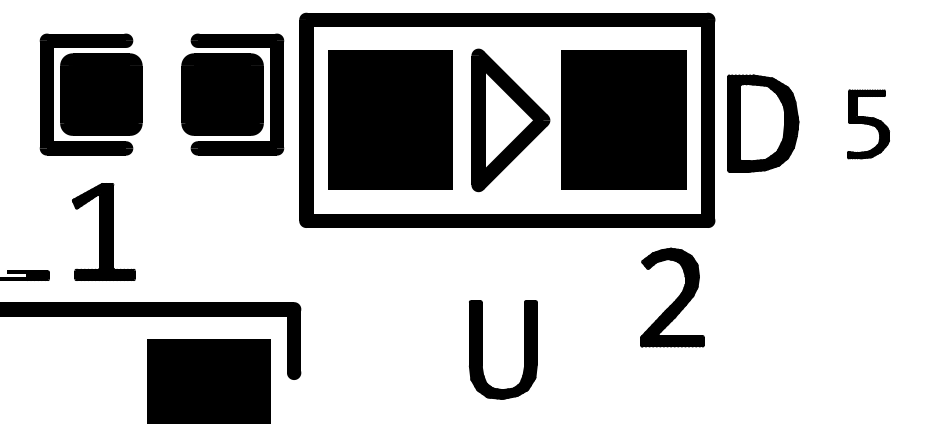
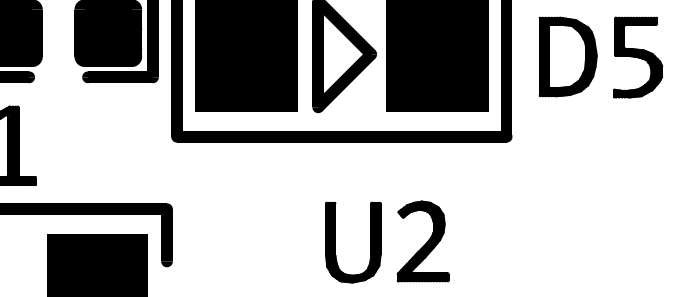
part: (763, 123) -> (568, 56), moved
part: (868, 124) -> (638, 57), size x1.43
part: (672, 297) -> (423, 241), moved
part: (482, 349) -> (336, 242), moved

